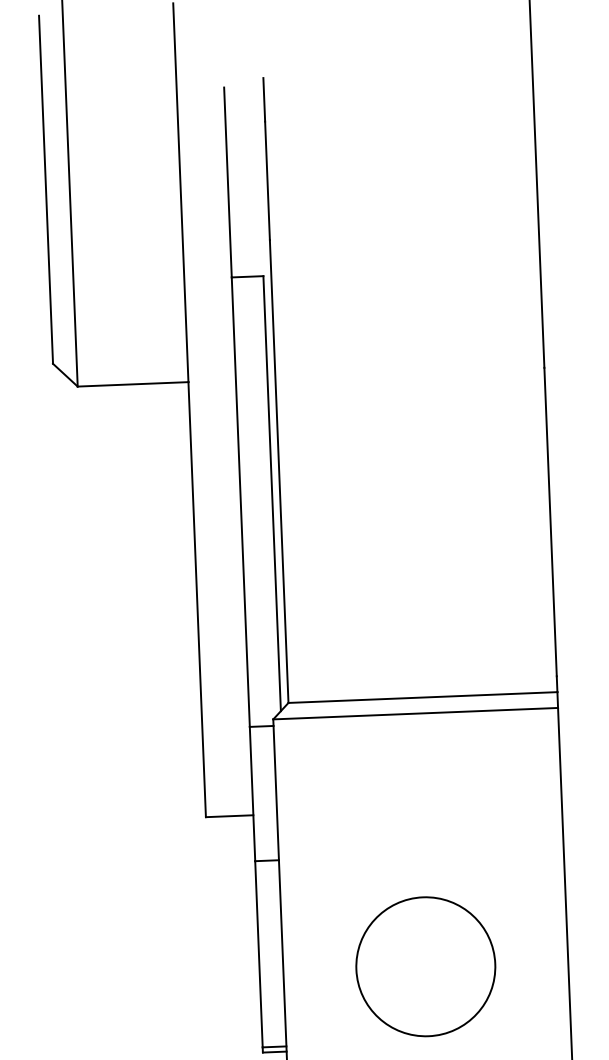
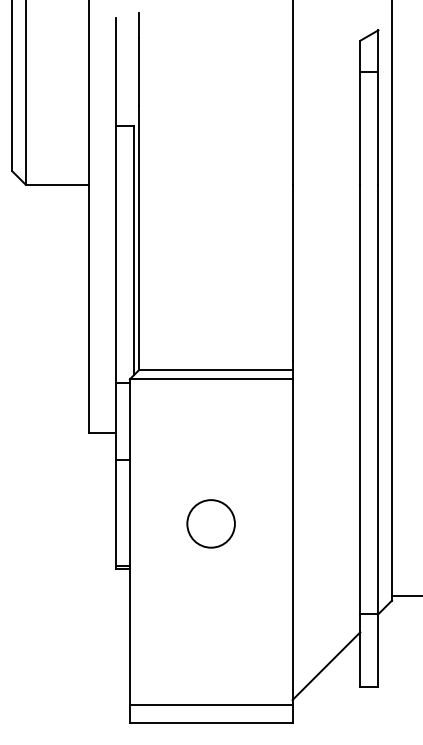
circle: (424, 966) -> (210, 523), size x0.6

